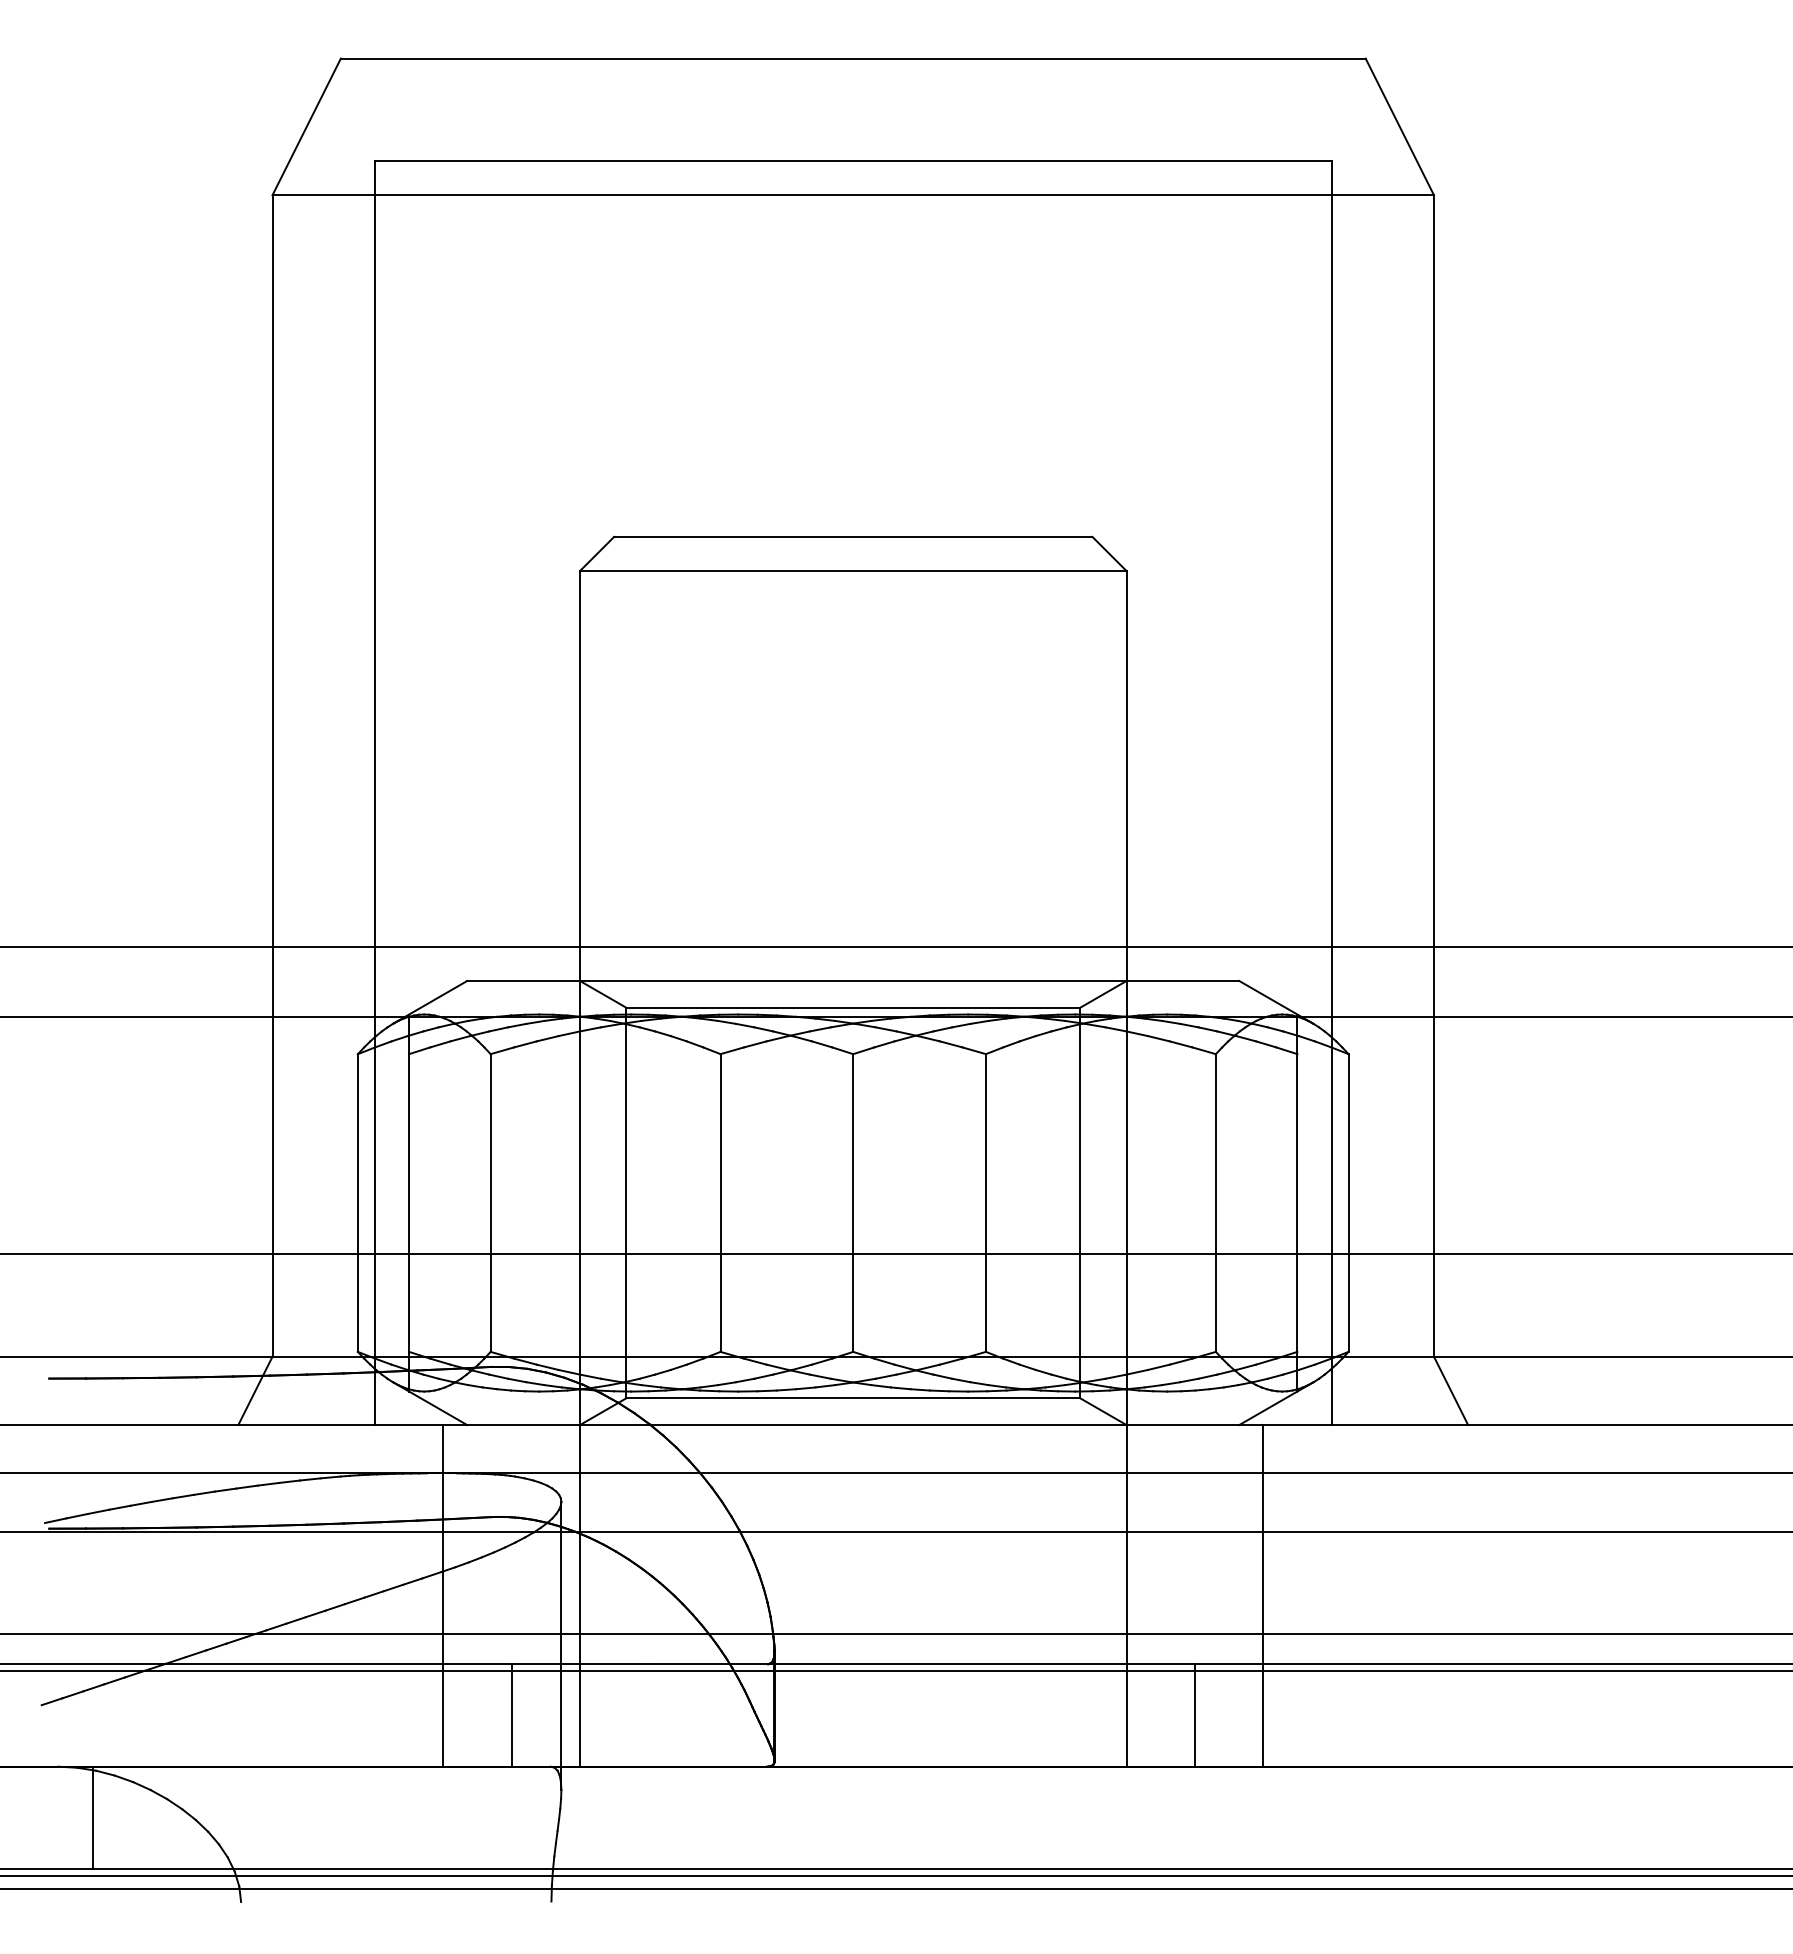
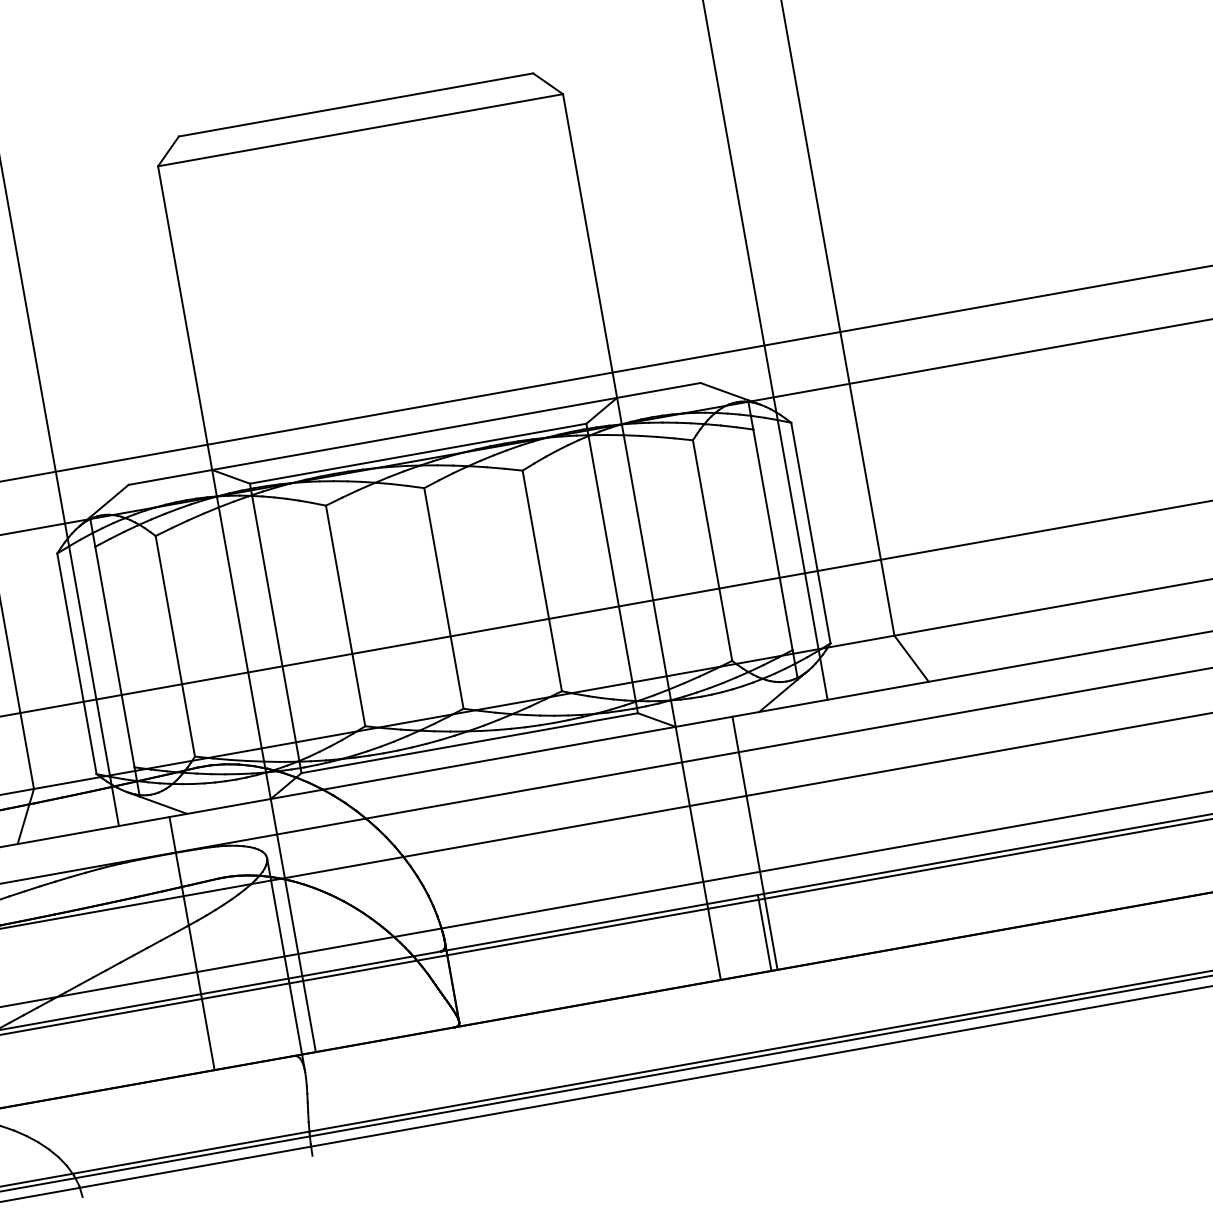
line: (1263, 1595) -> (755, 842), moved
line: (511, 1715) -> (258, 1023), removed

